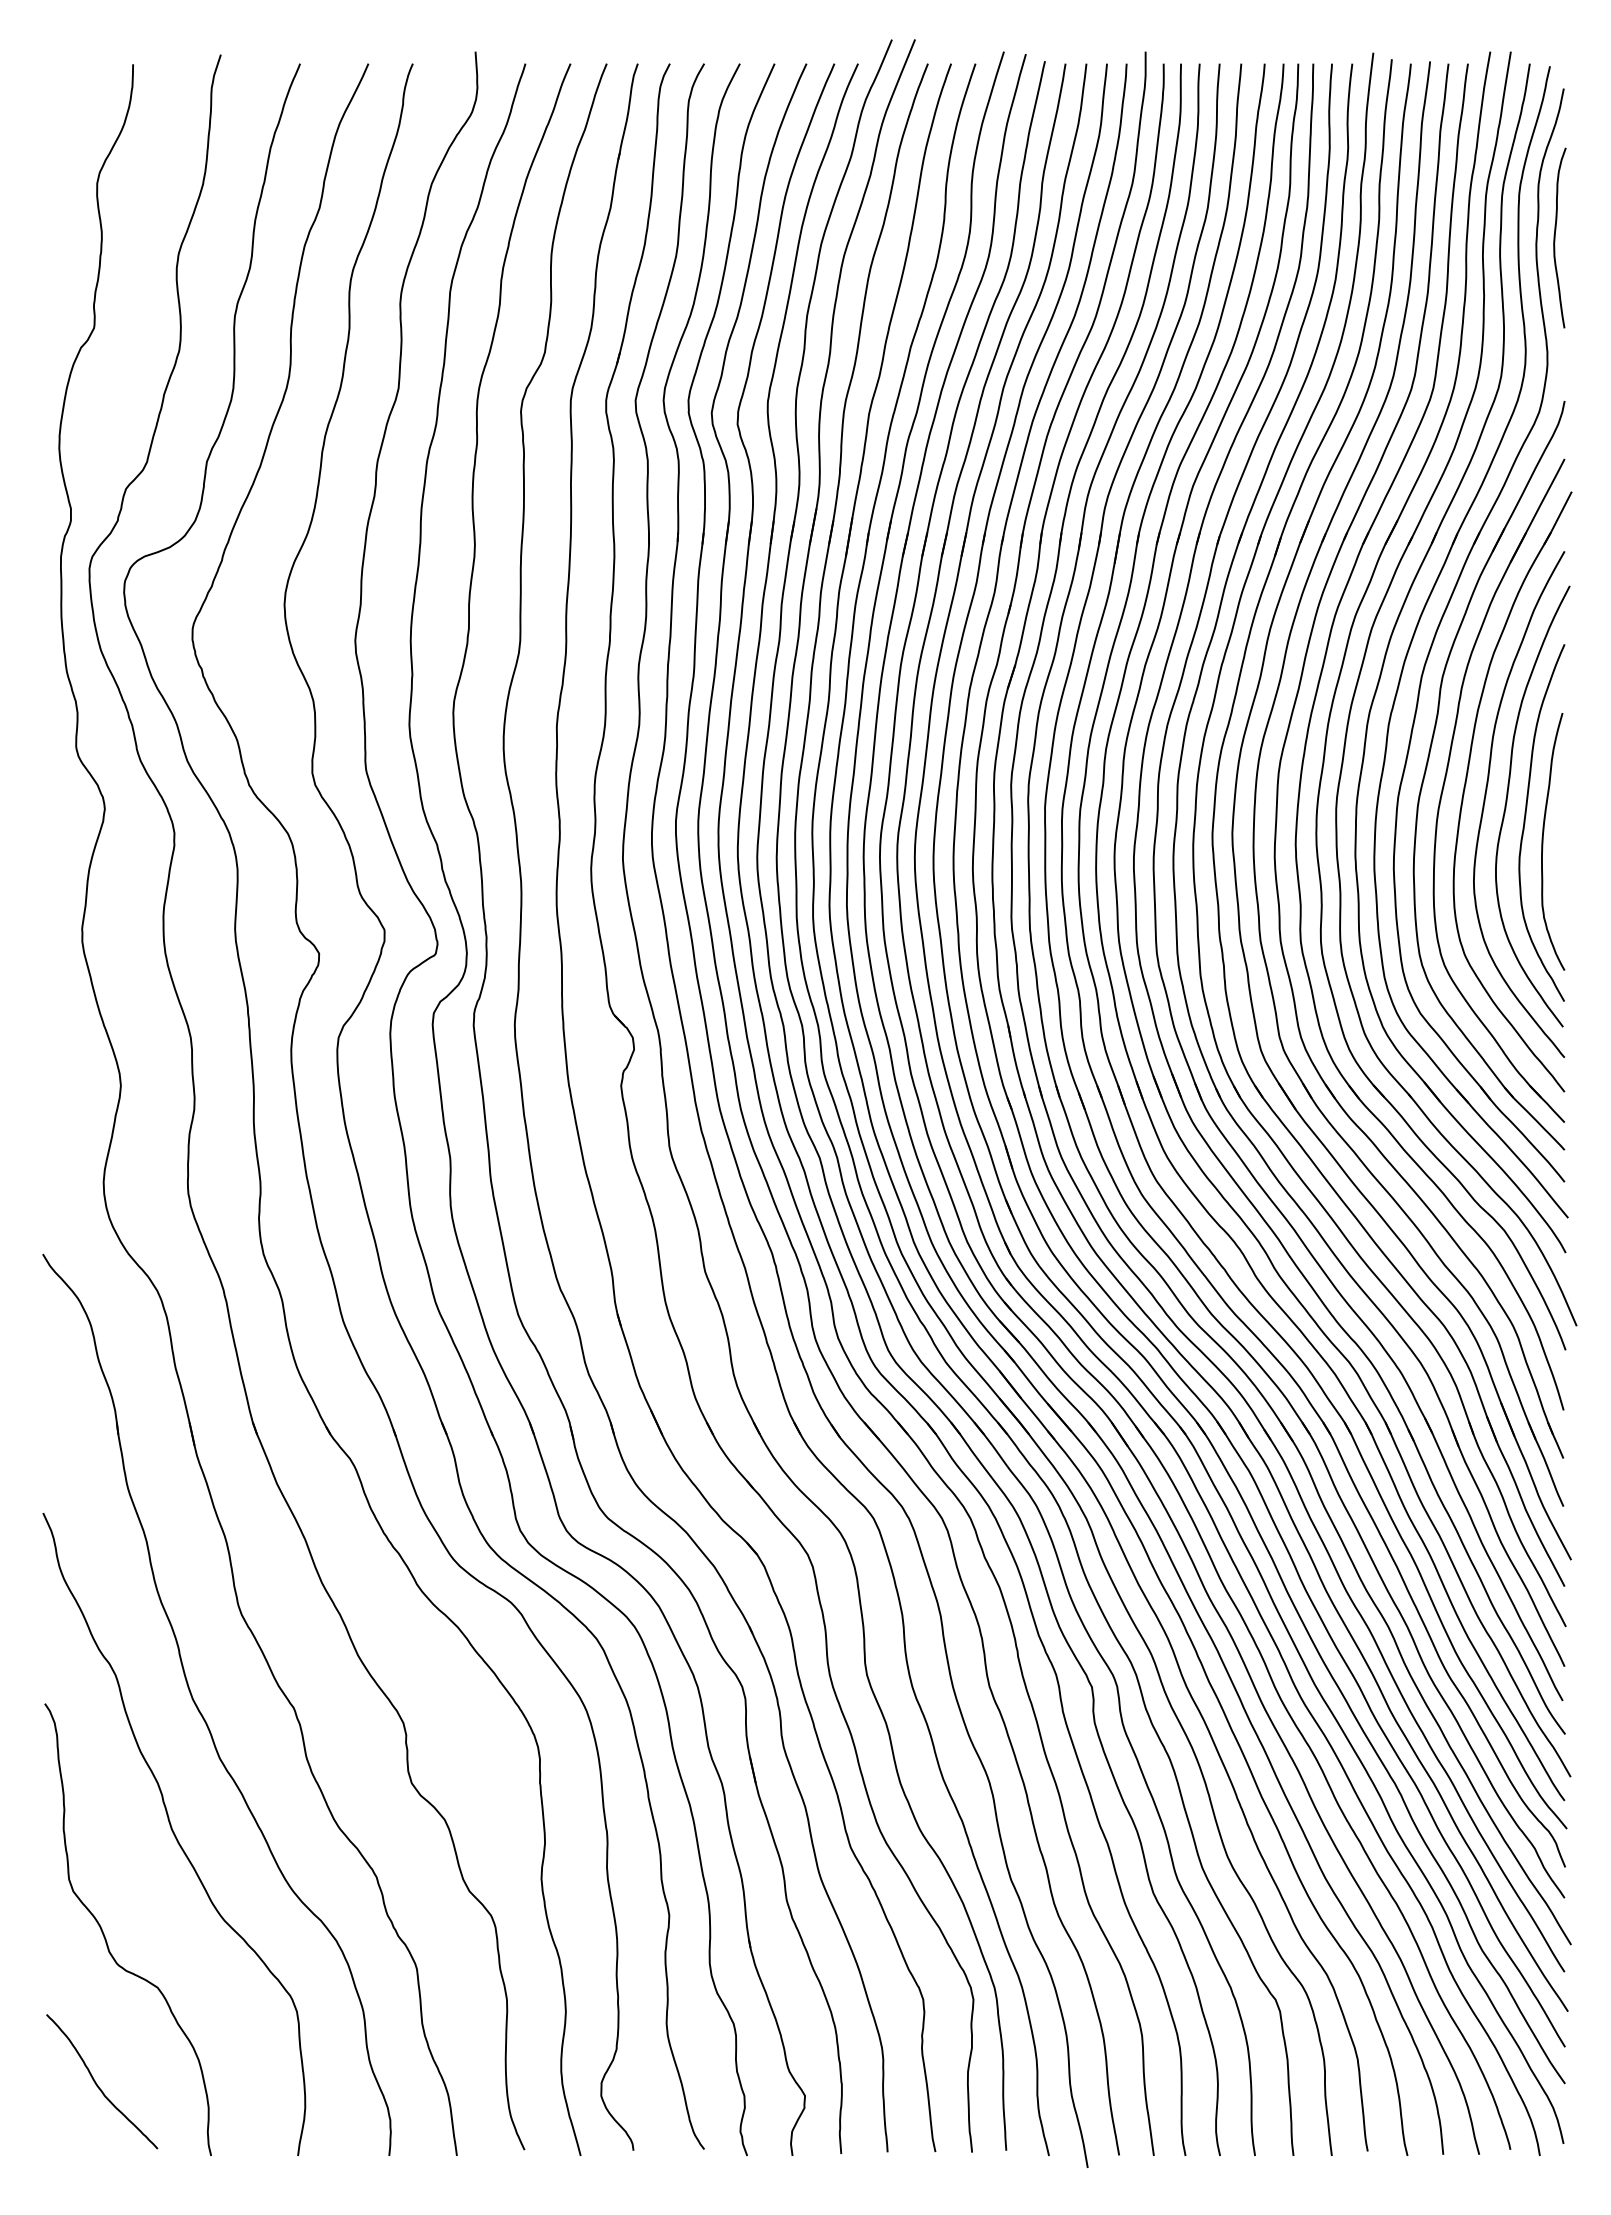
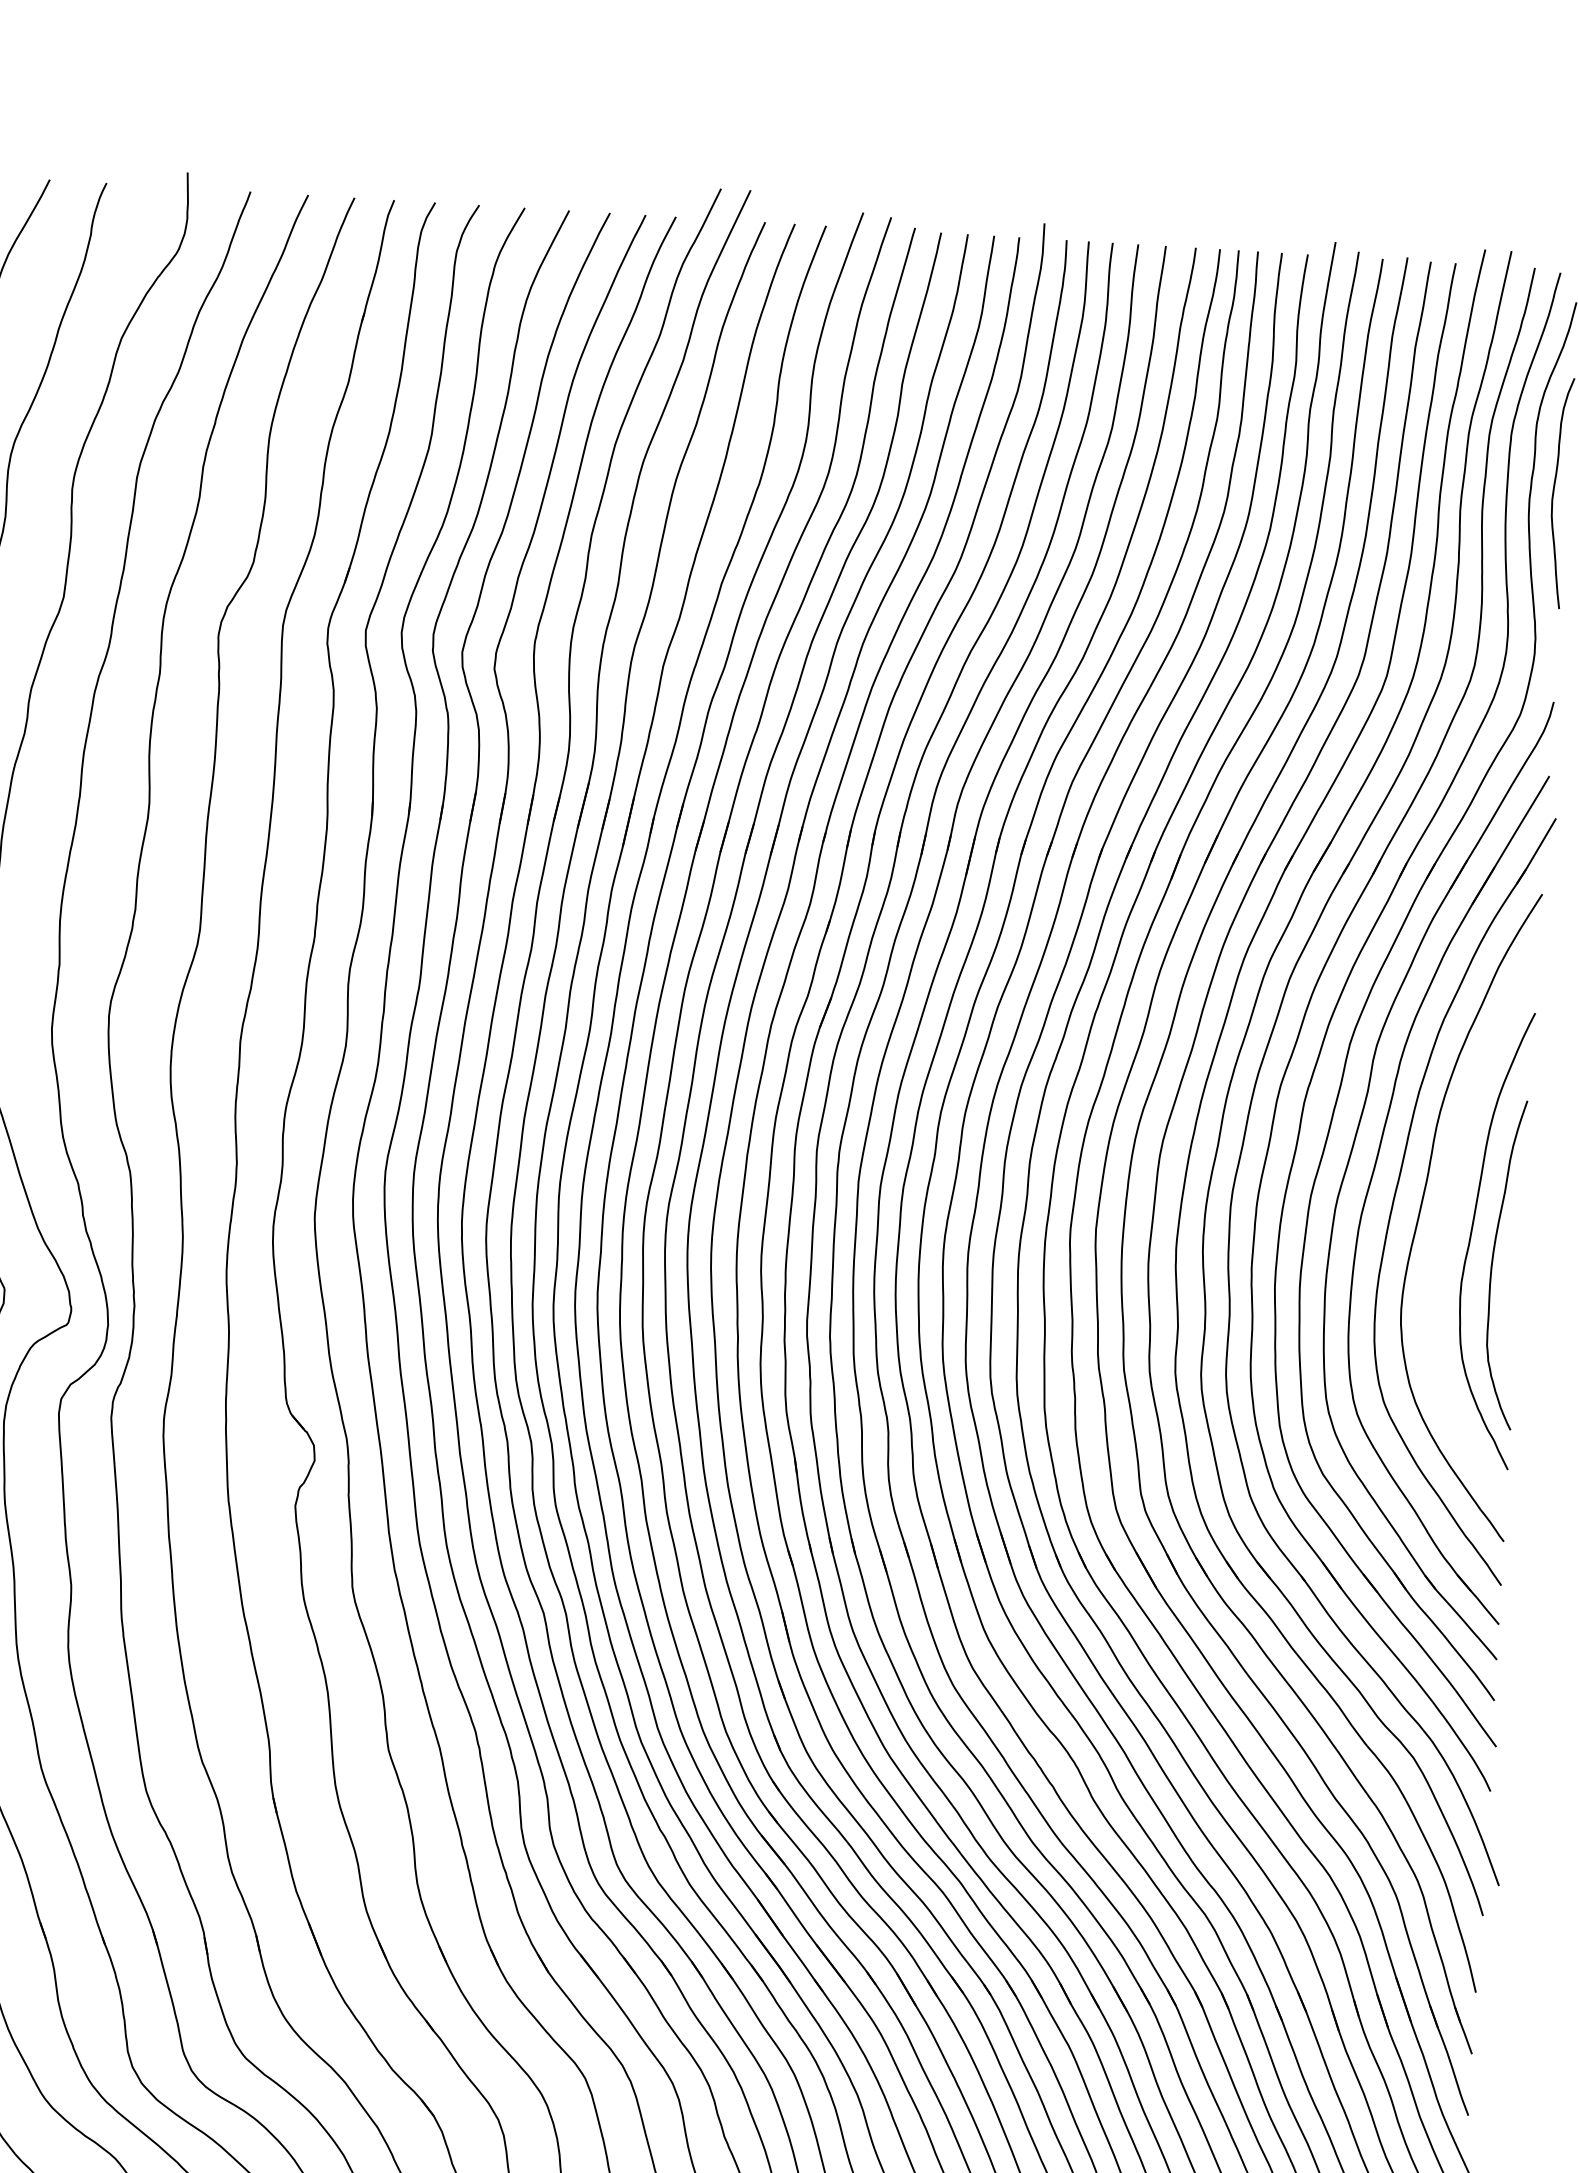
curve: (1507, 802) -> (1450, 1211), removed

